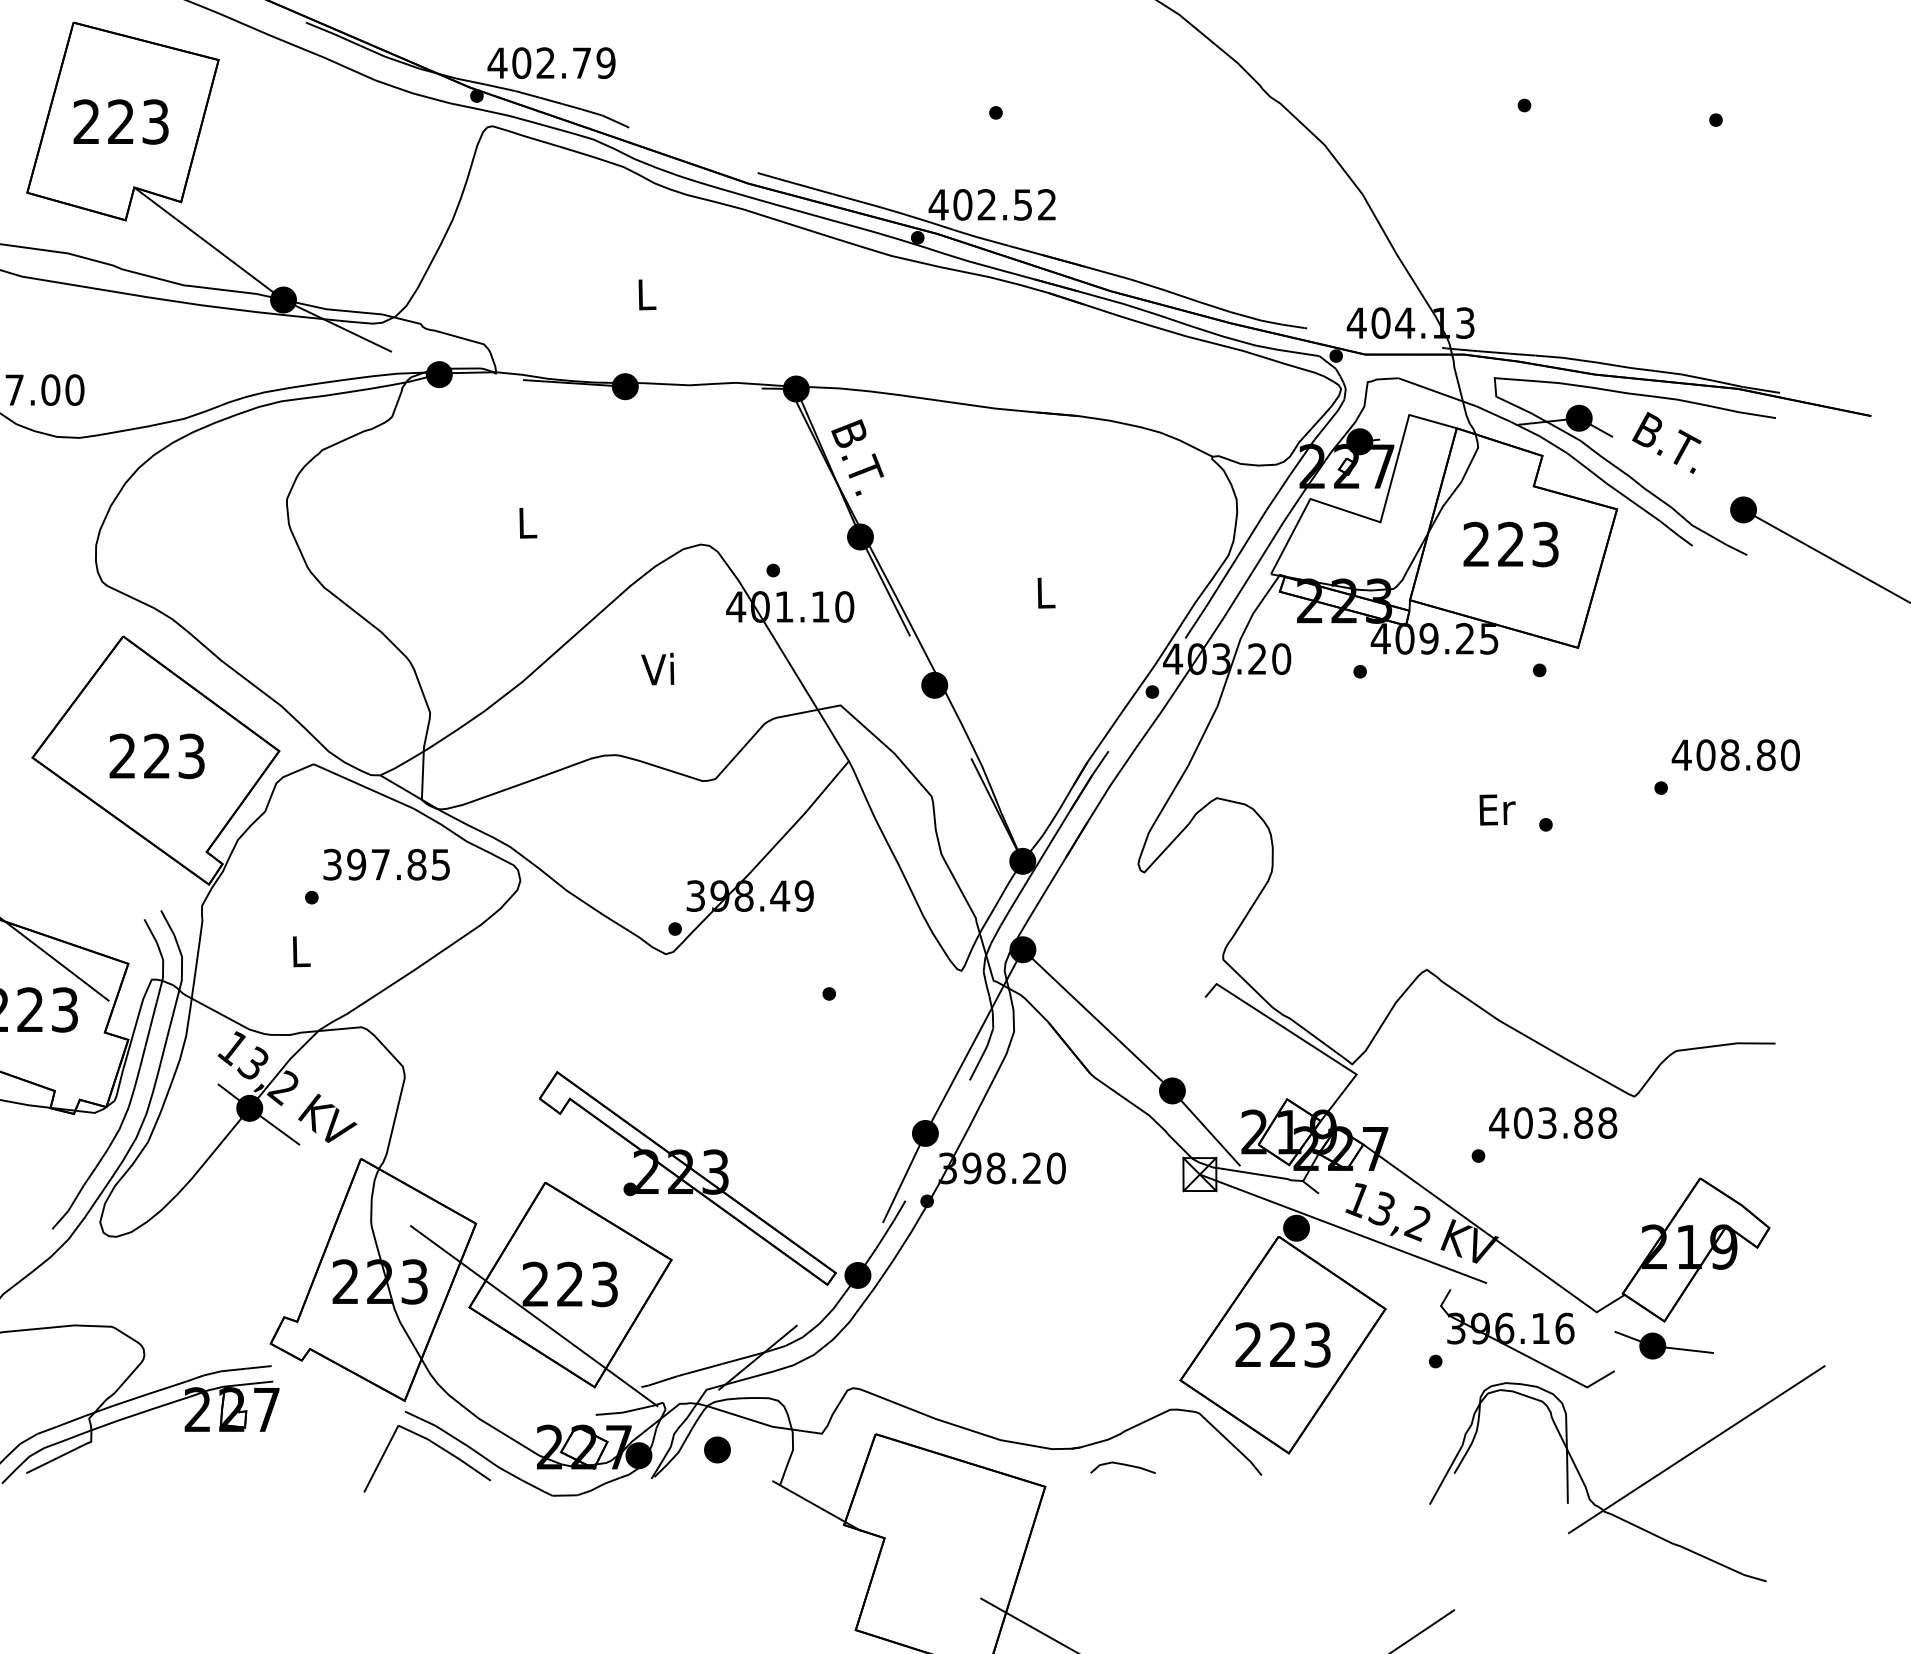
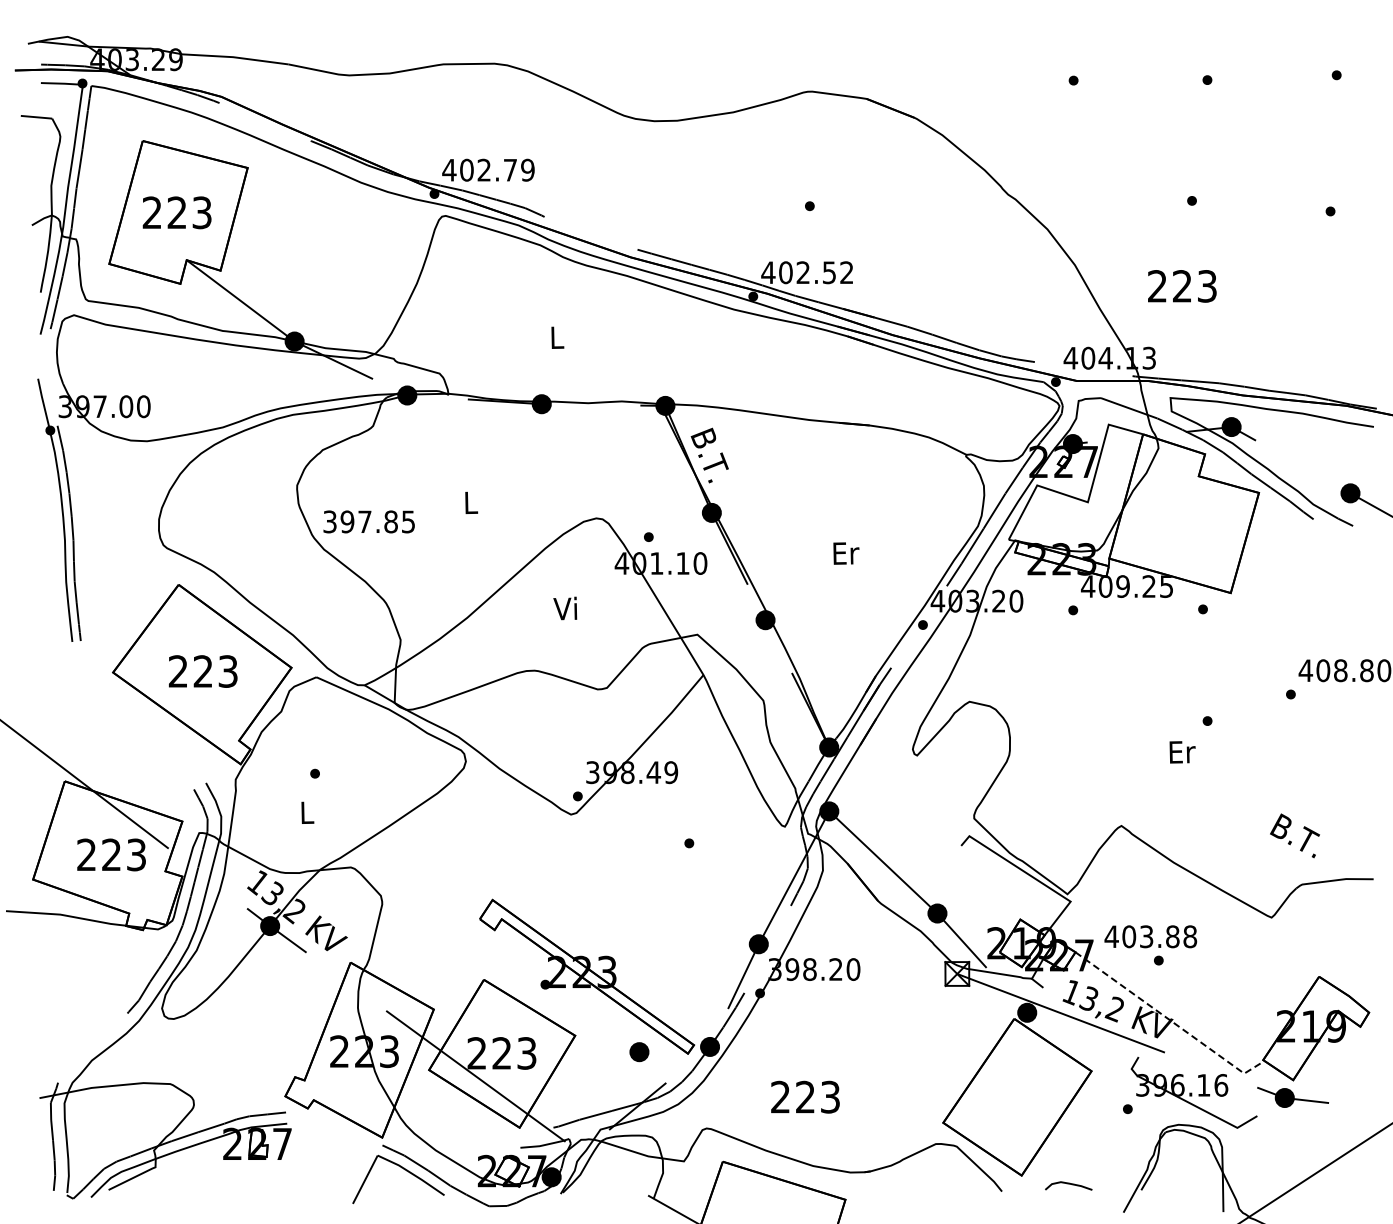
text: (1666, 442) -> (1294, 835), moved
text: (1511, 544) -> (1182, 286), moved
text: (1046, 593) -> (846, 553), L -> Er
text: (1497, 810) -> (1182, 752), moved
text: (385, 864) -> (368, 521), moved
text: (1552, 1122) -> (1150, 936), moved
line: (1494, 1238) -> (1170, 1020), solid -> dashed
text: (1283, 1343) -> (805, 1096), moved
part: (717, 1450) -> (639, 1052), moved
curve: (1122, 1465) -> (1068, 1184), moved

